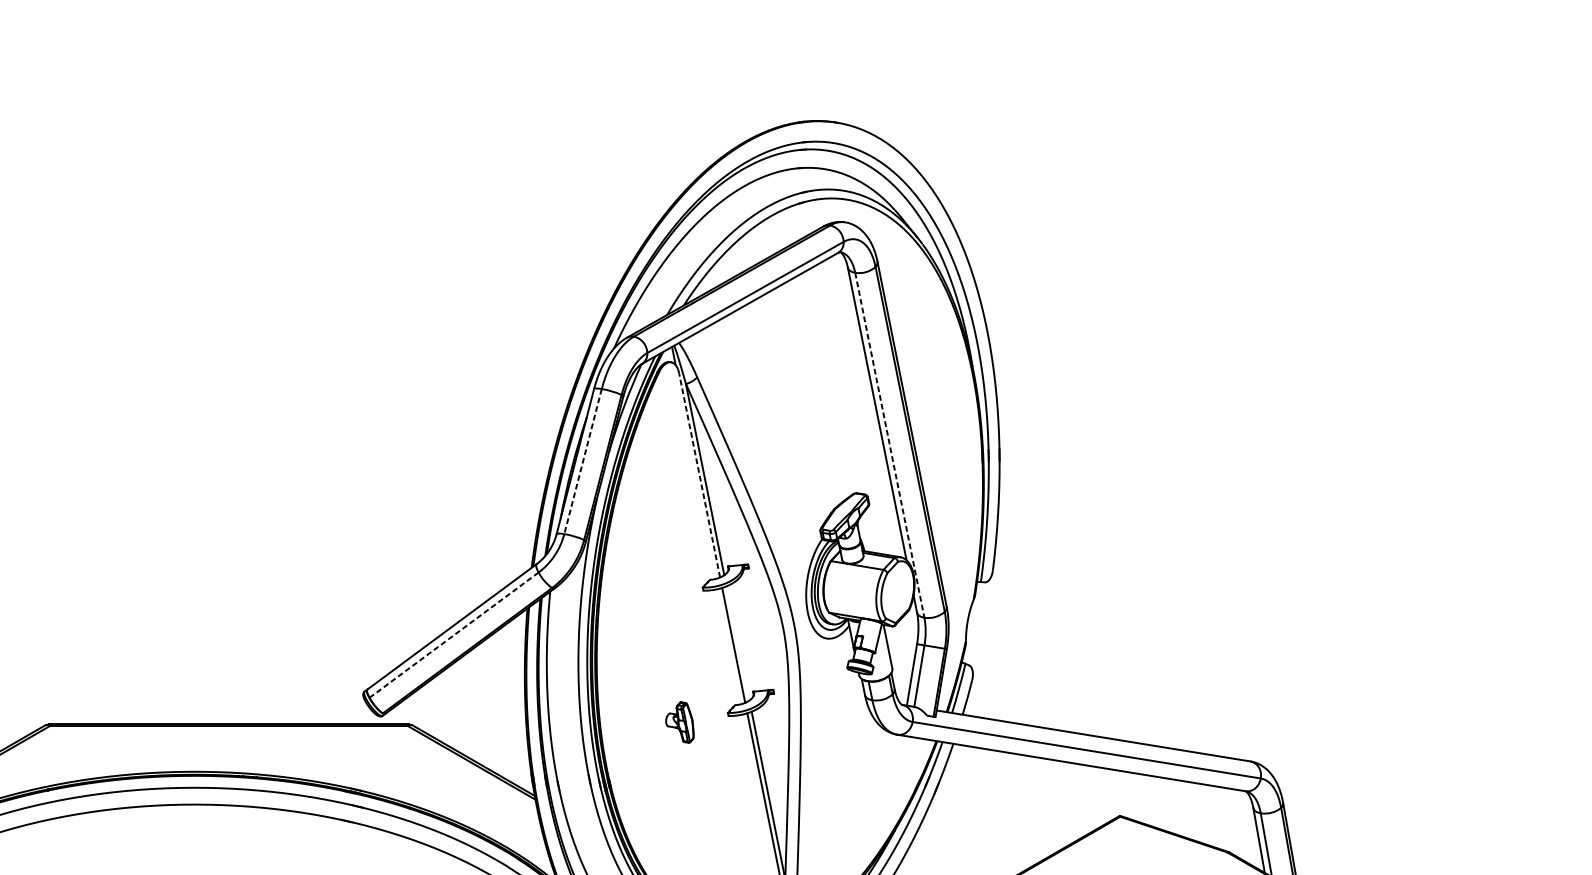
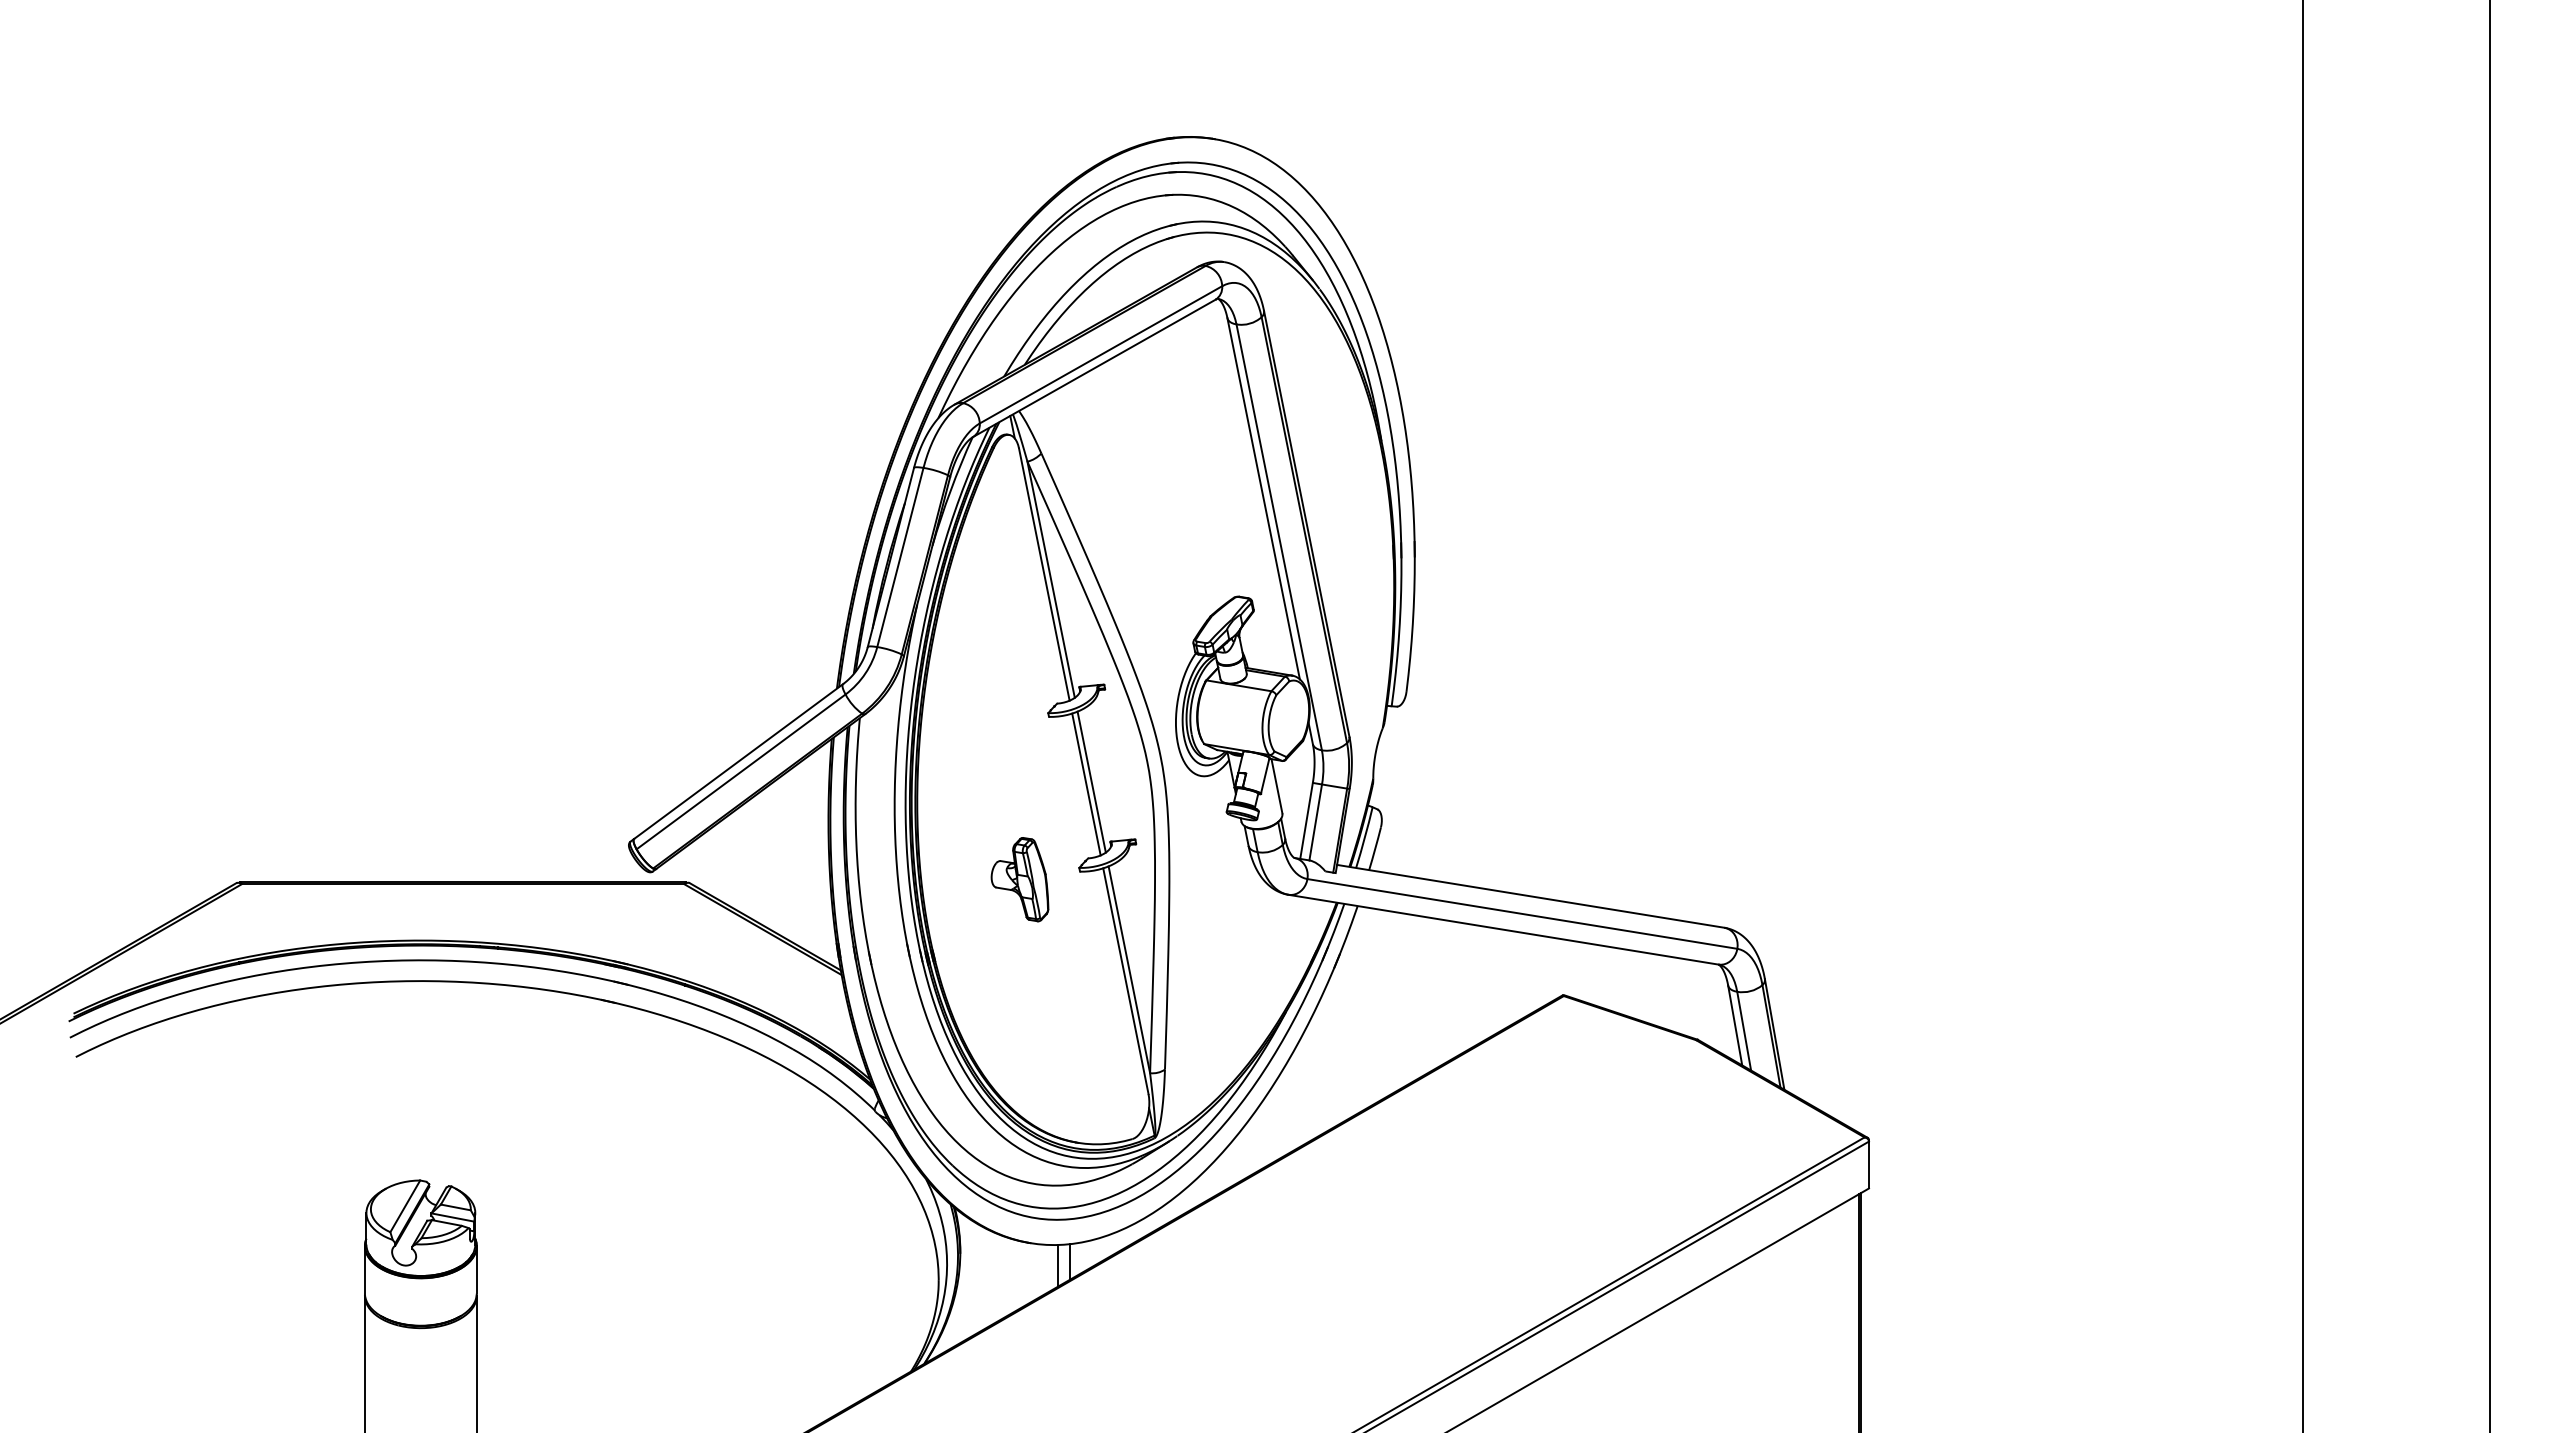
line: (890, 445) -> (1279, 537), dashed -> solid
line: (583, 461) -> (900, 557), dashed -> solid
line: (699, 475) -> (1044, 574), dashed -> solid
line: (453, 635) -> (740, 772), dashed -> solid
line: (737, 642) -> (1091, 781), added
part: (679, 722) -> (1019, 879), size x1.67

